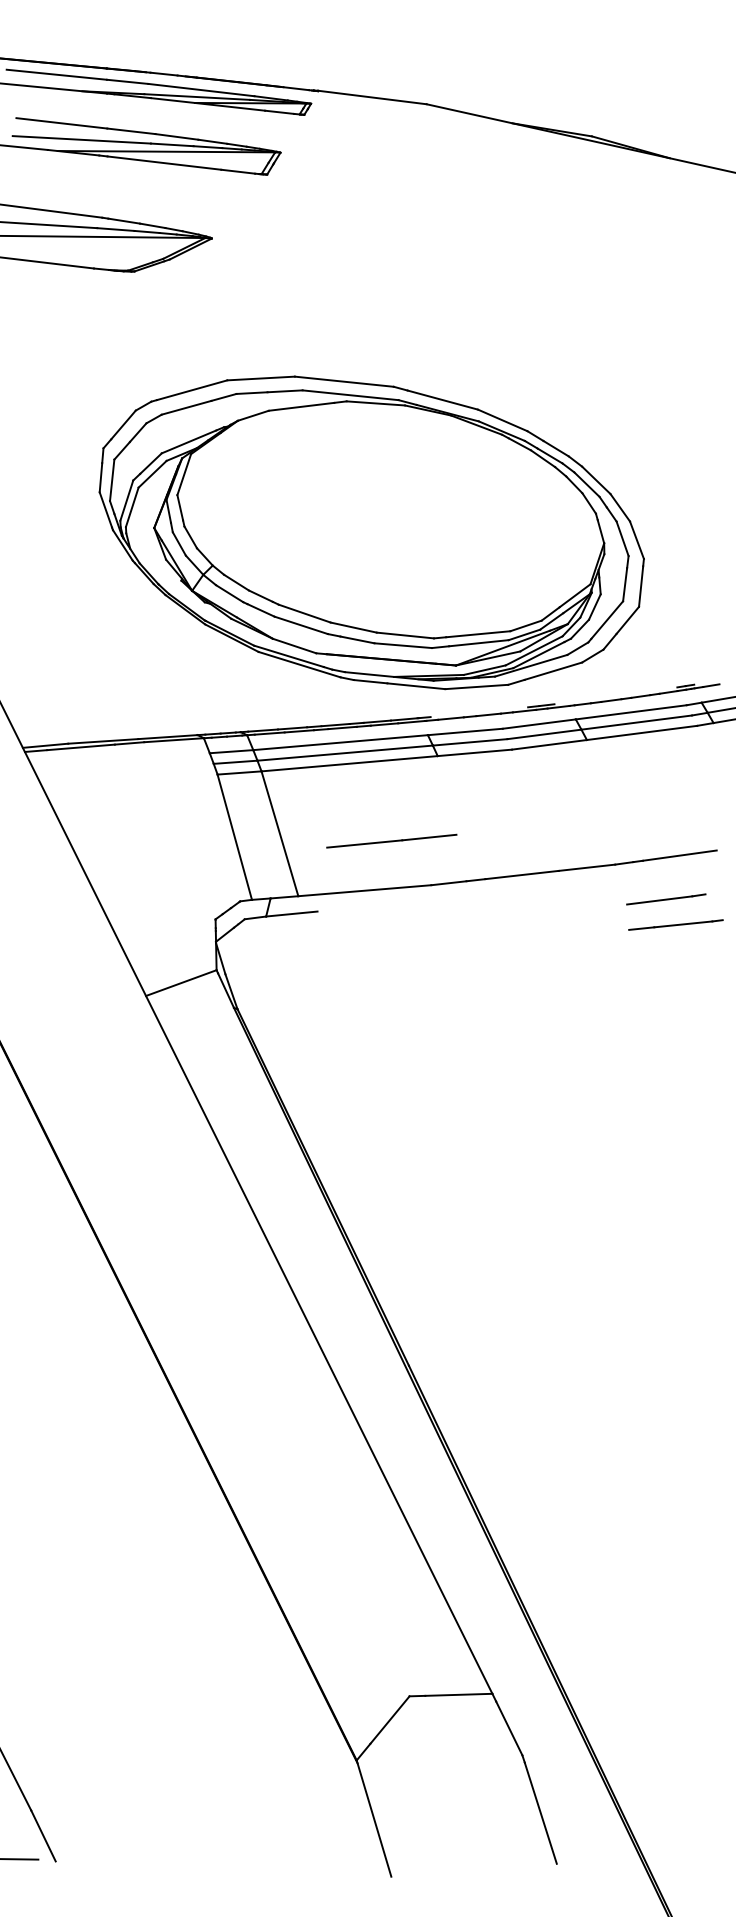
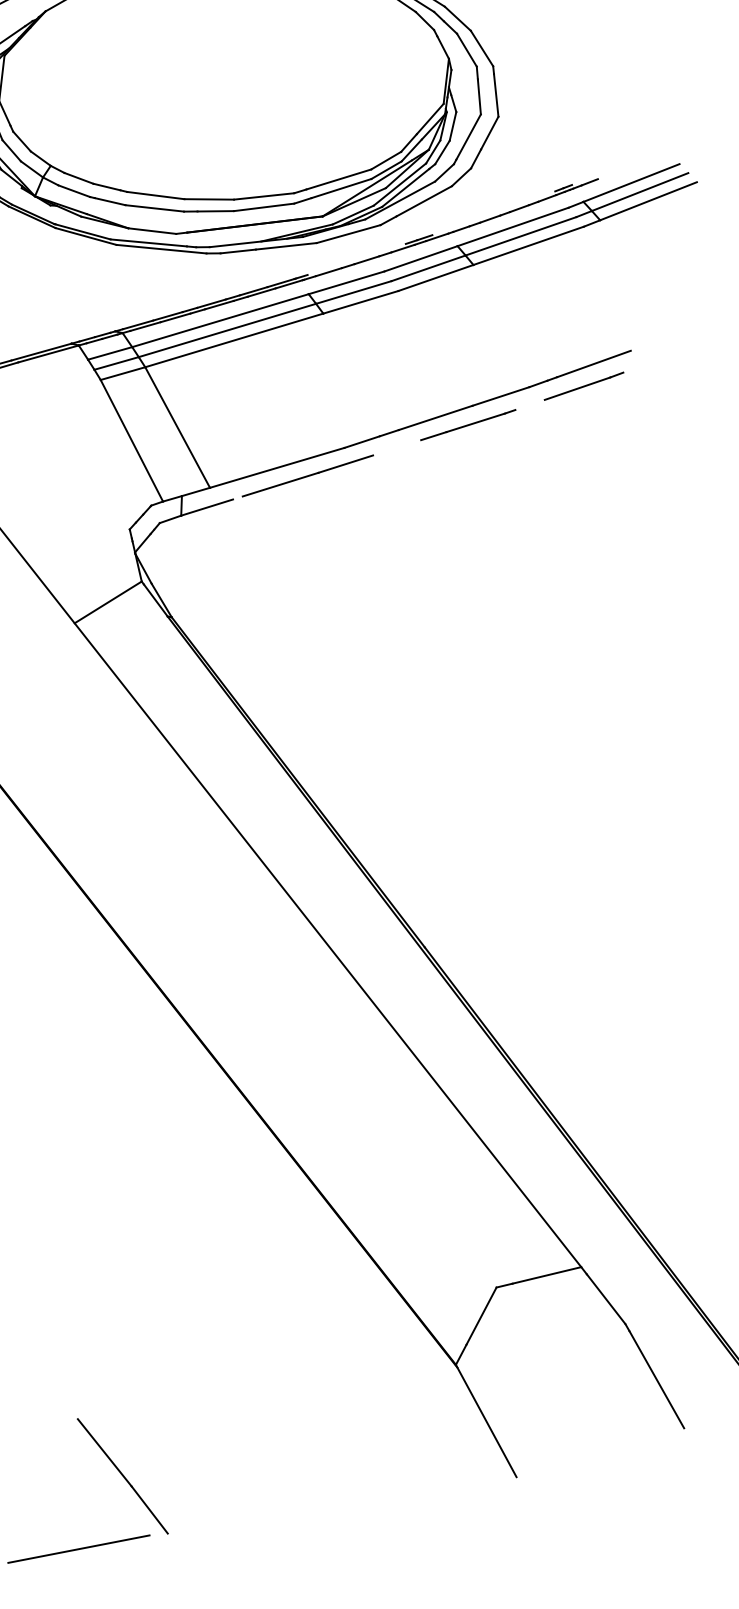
line: (391, 840) -> (307, 475), moved
line: (666, 899) -> (584, 386), moved
line: (675, 924) -> (467, 424), moved

